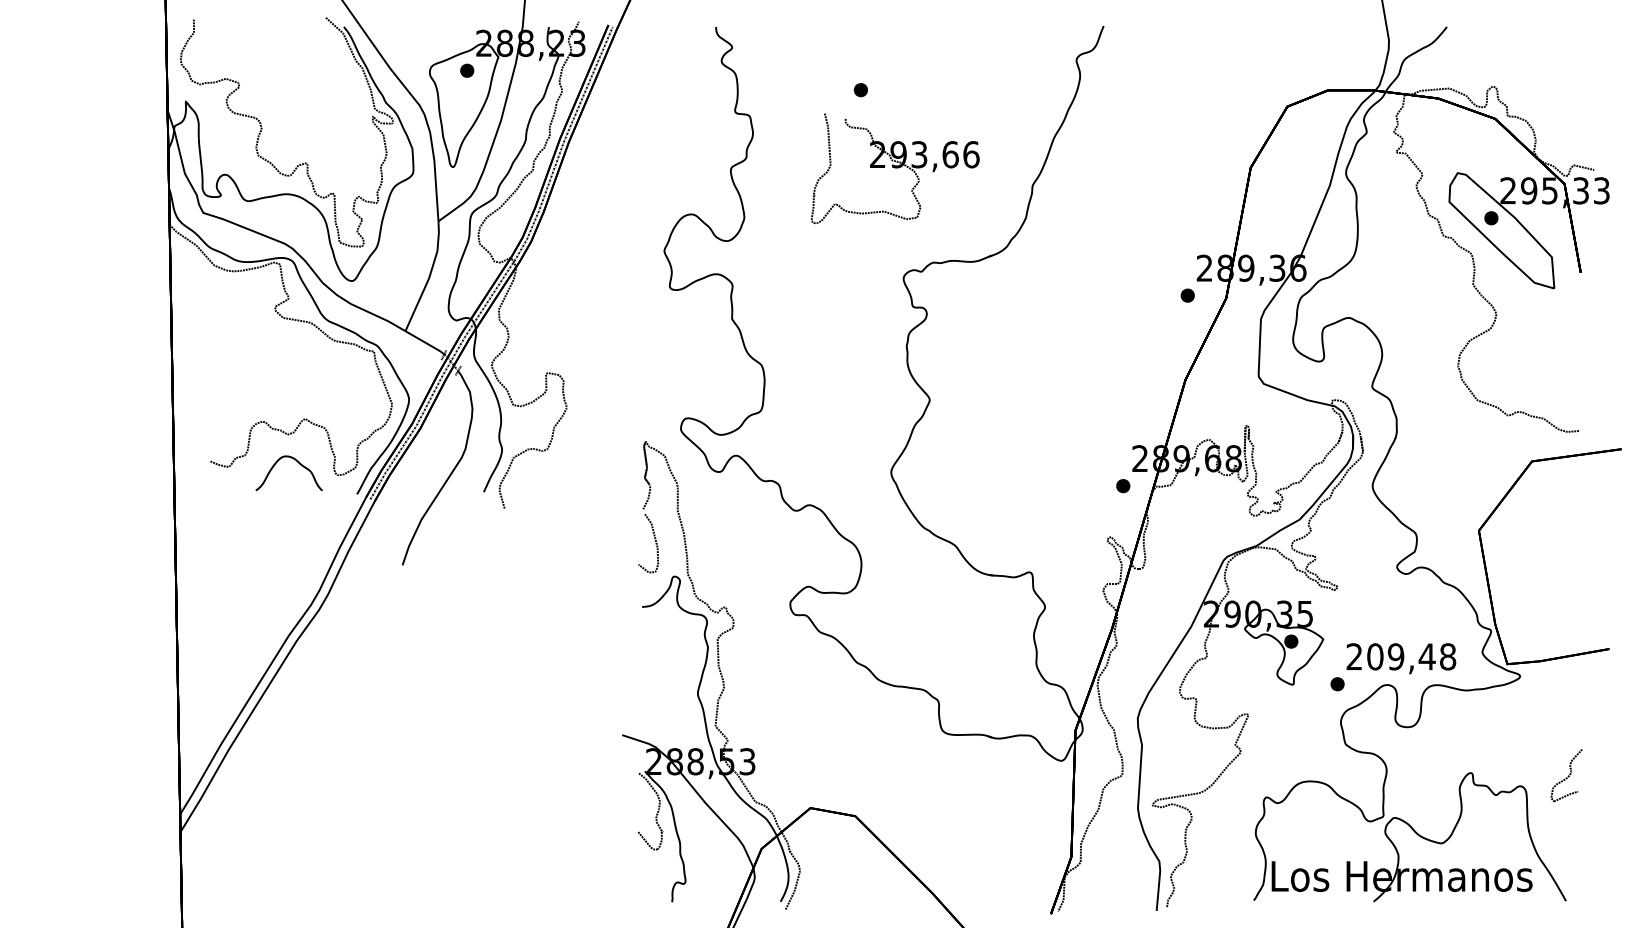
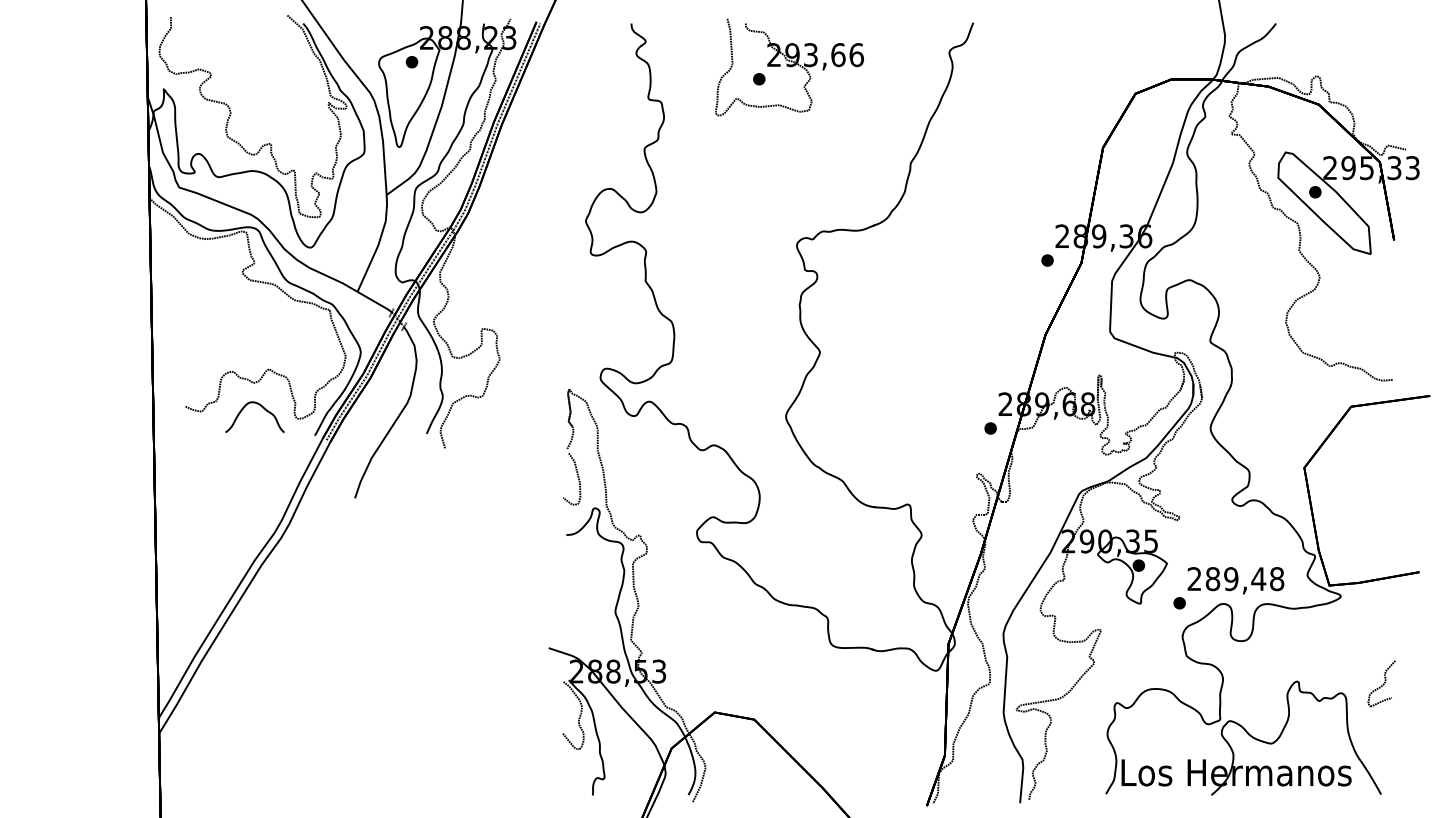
part: (895, 168) -> (789, 67), moved
text: (1375, 656) -> (1213, 578), 209,48 -> 289,48

